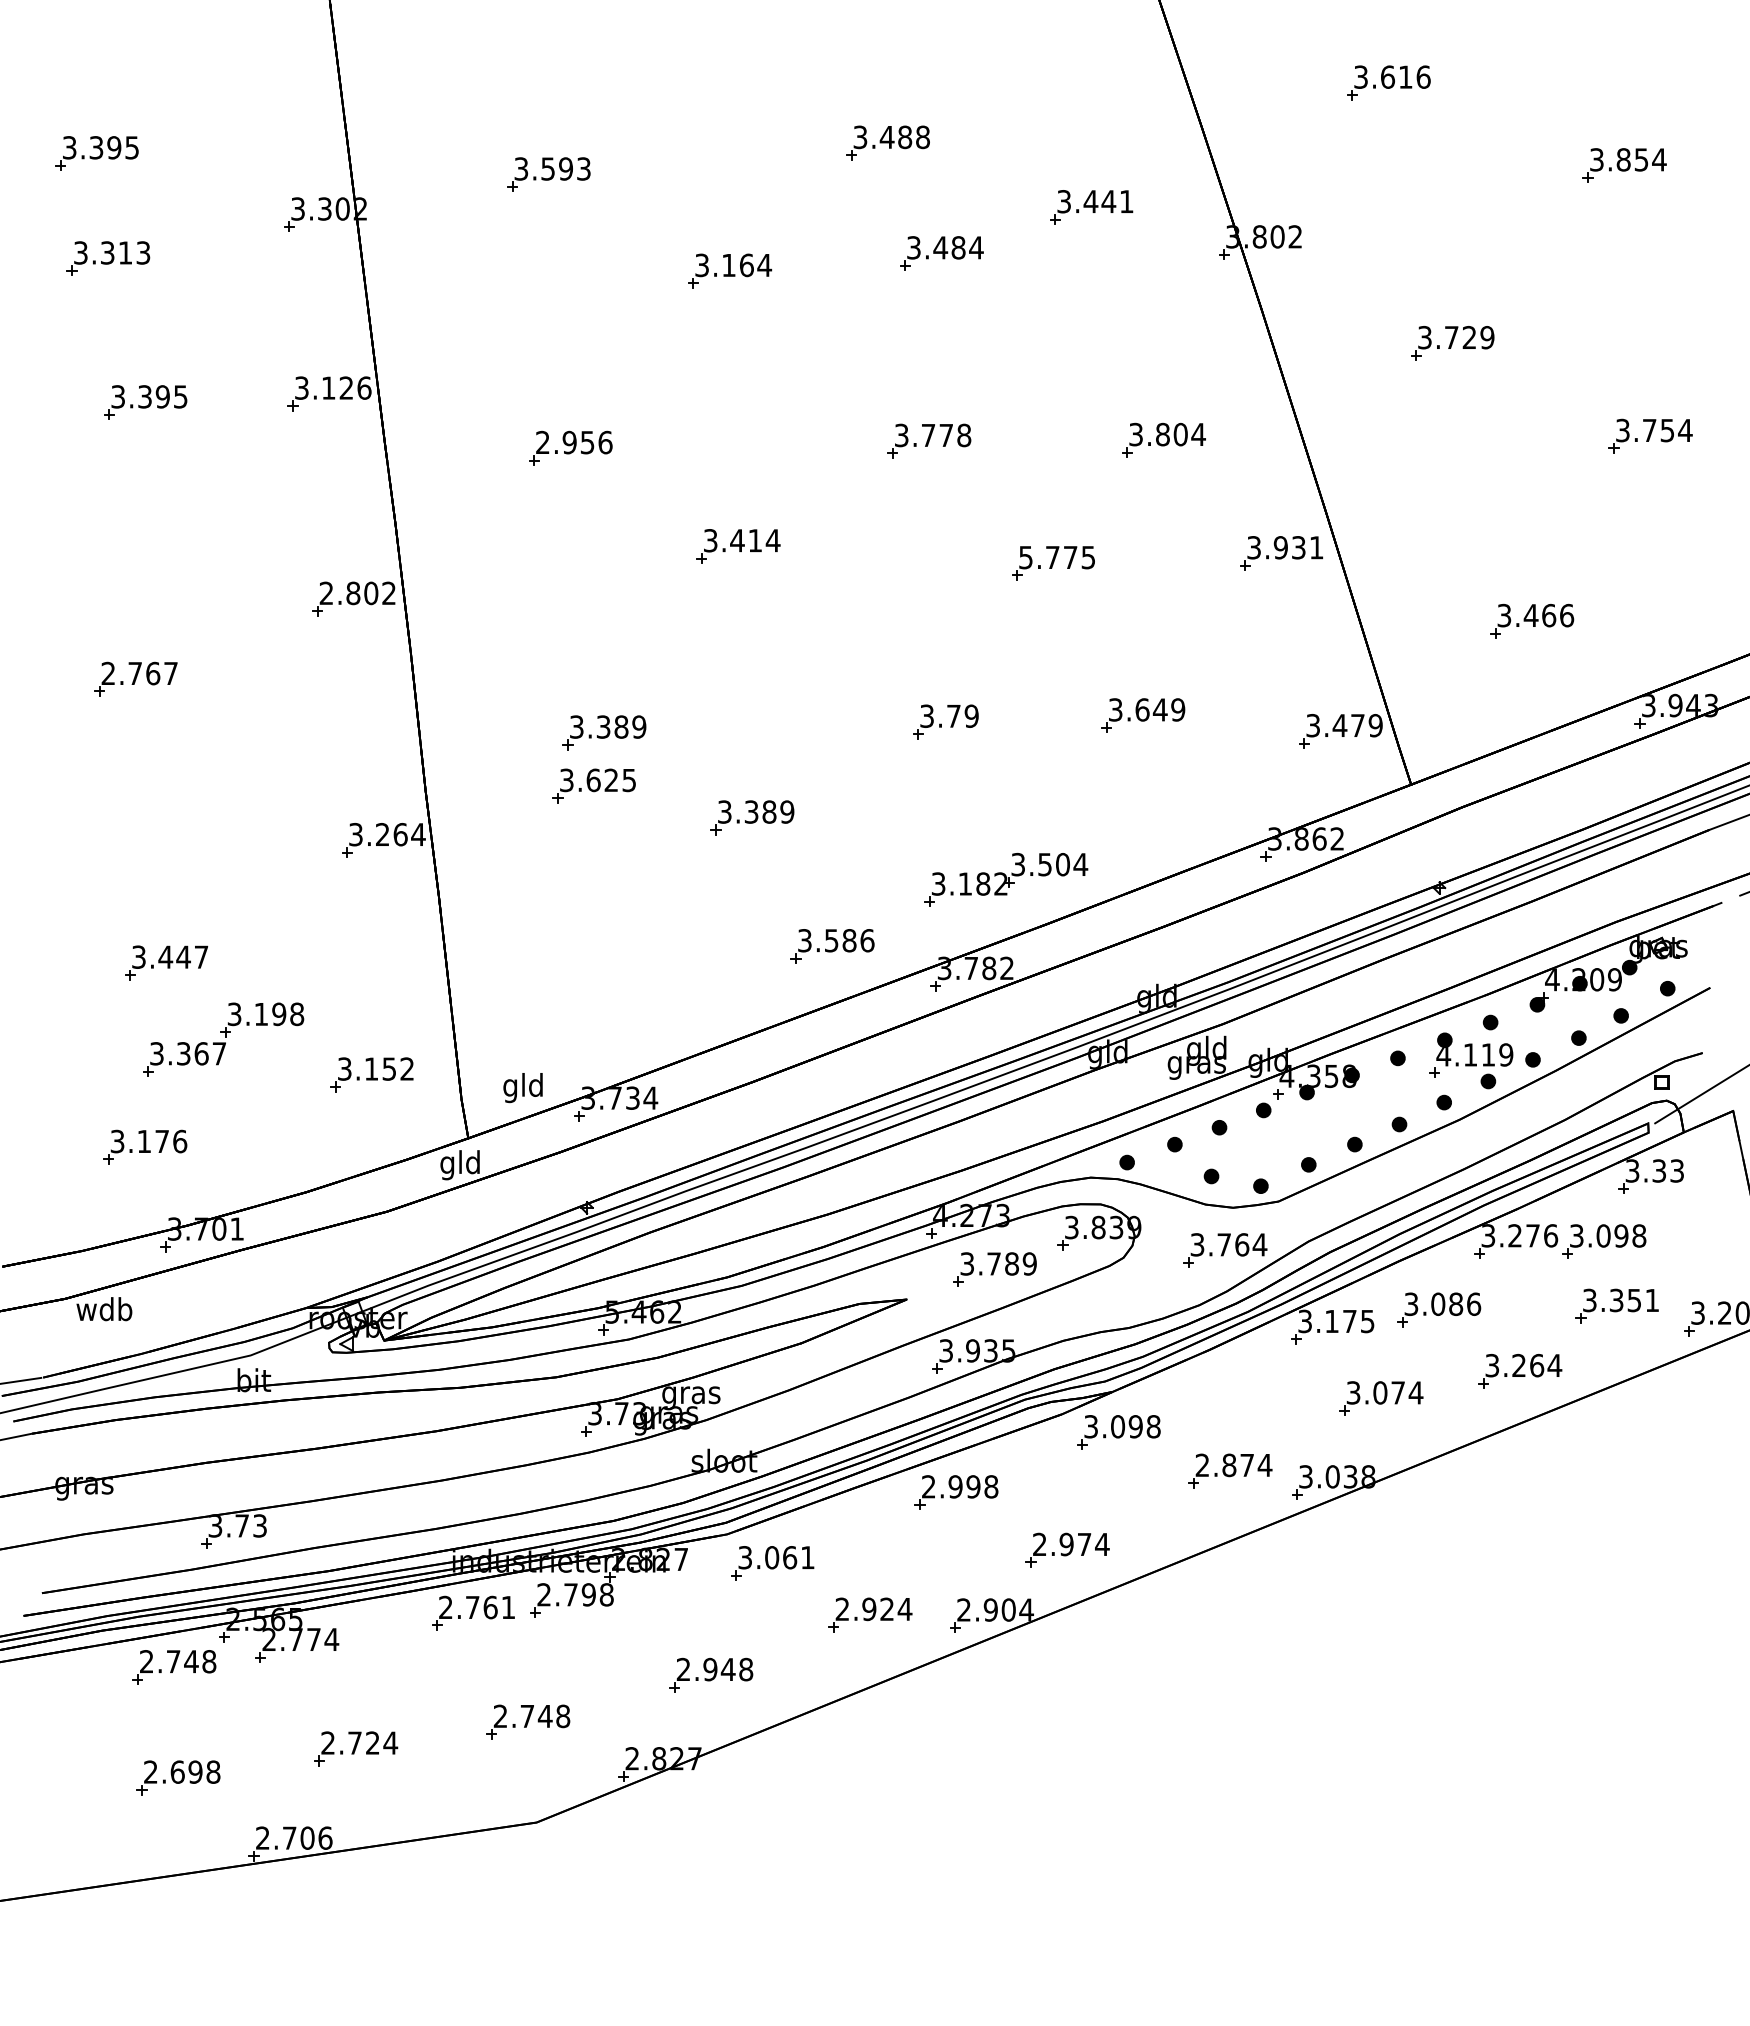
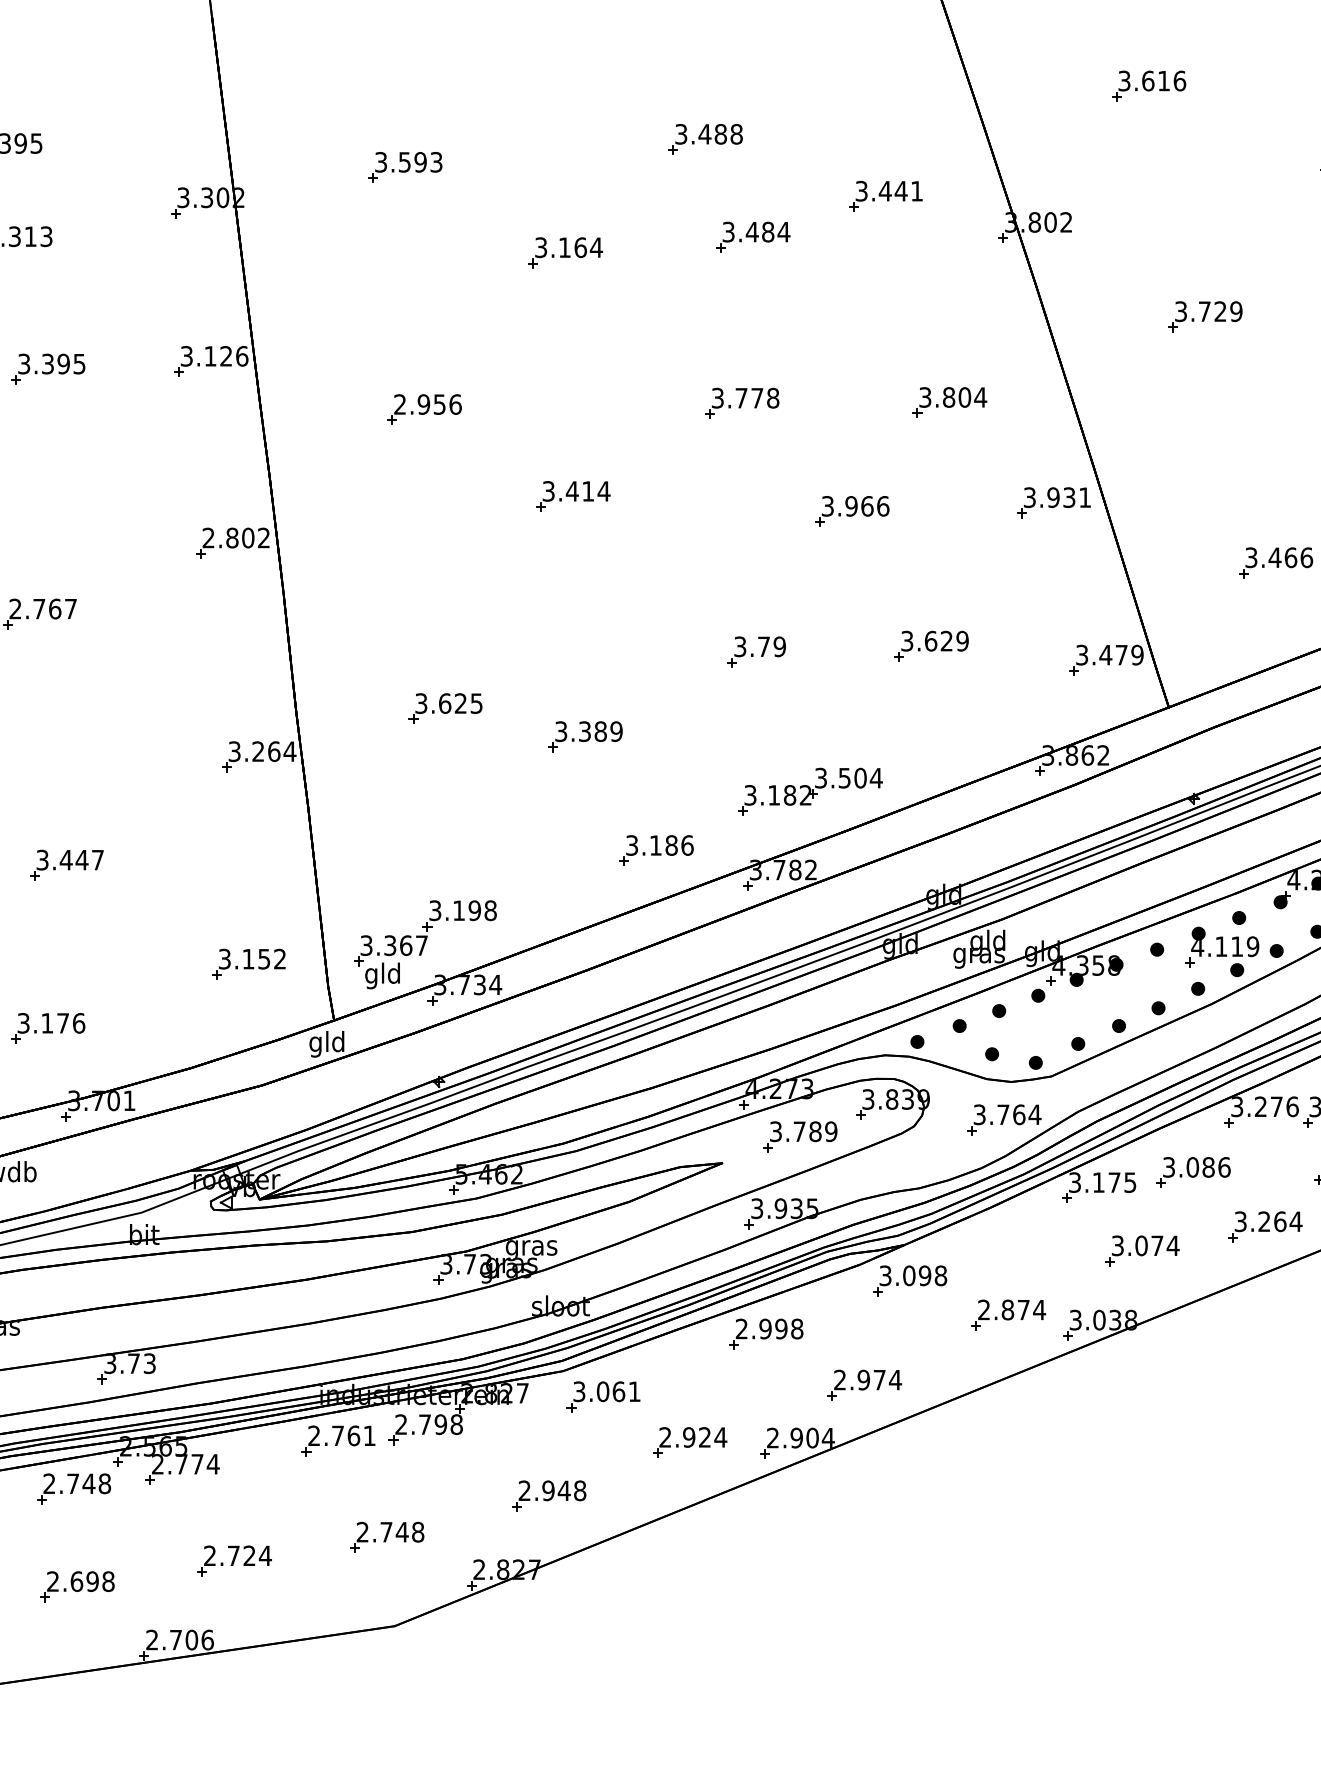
text: (1057, 557) -> (855, 506), 5.775 -> 3.966
text: (1159, 709) -> (946, 640), 3.649 -> 3.629
part: (604, 732) -> (454, 661), removed
text: (831, 940) -> (655, 845), 3.586 -> 3.186
part: (223, 1039) -> (425, 932), moved

